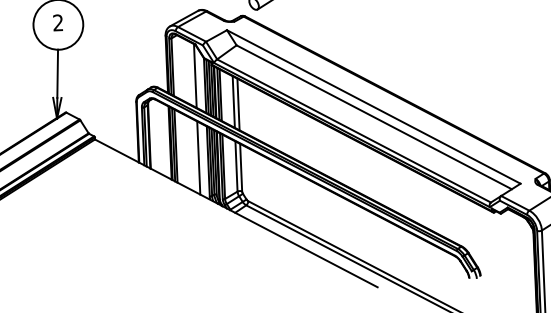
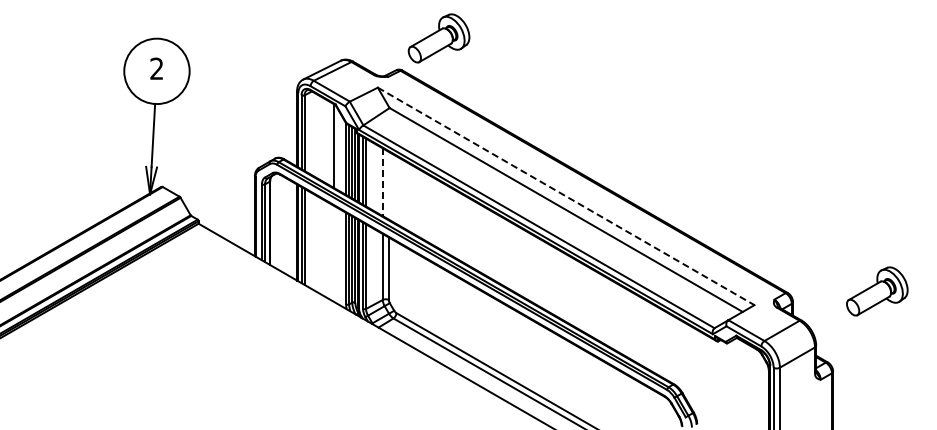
line: (233, 102) -> (382, 182), solid -> dashed
line: (238, 104) -> (388, 185), removed
line: (374, 107) -> (566, 196), solid -> dashed
line: (198, 157) -> (333, 253), removed

